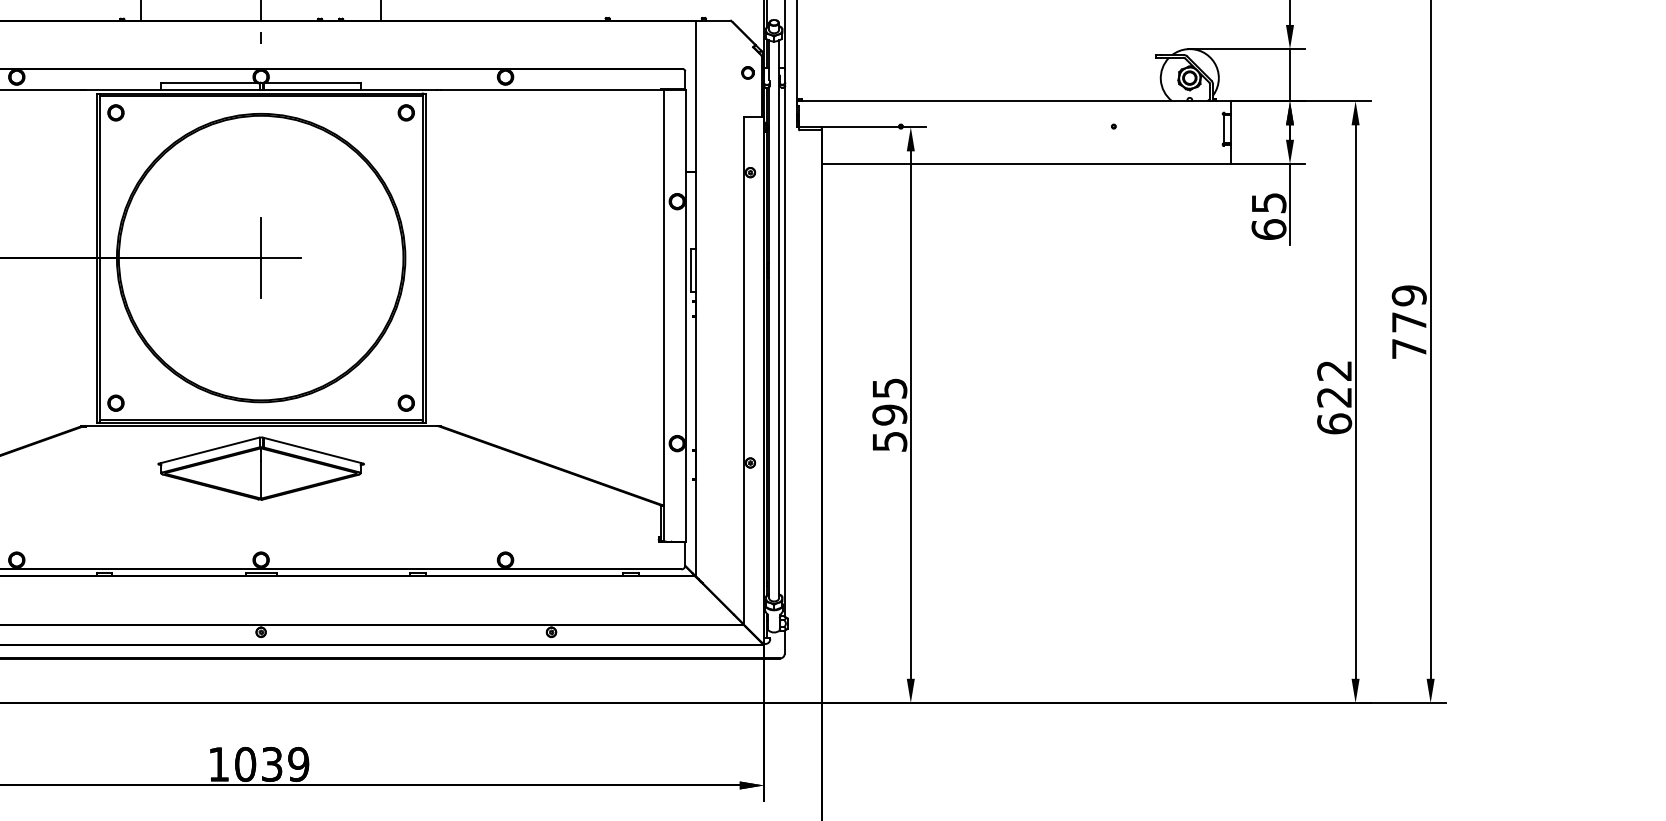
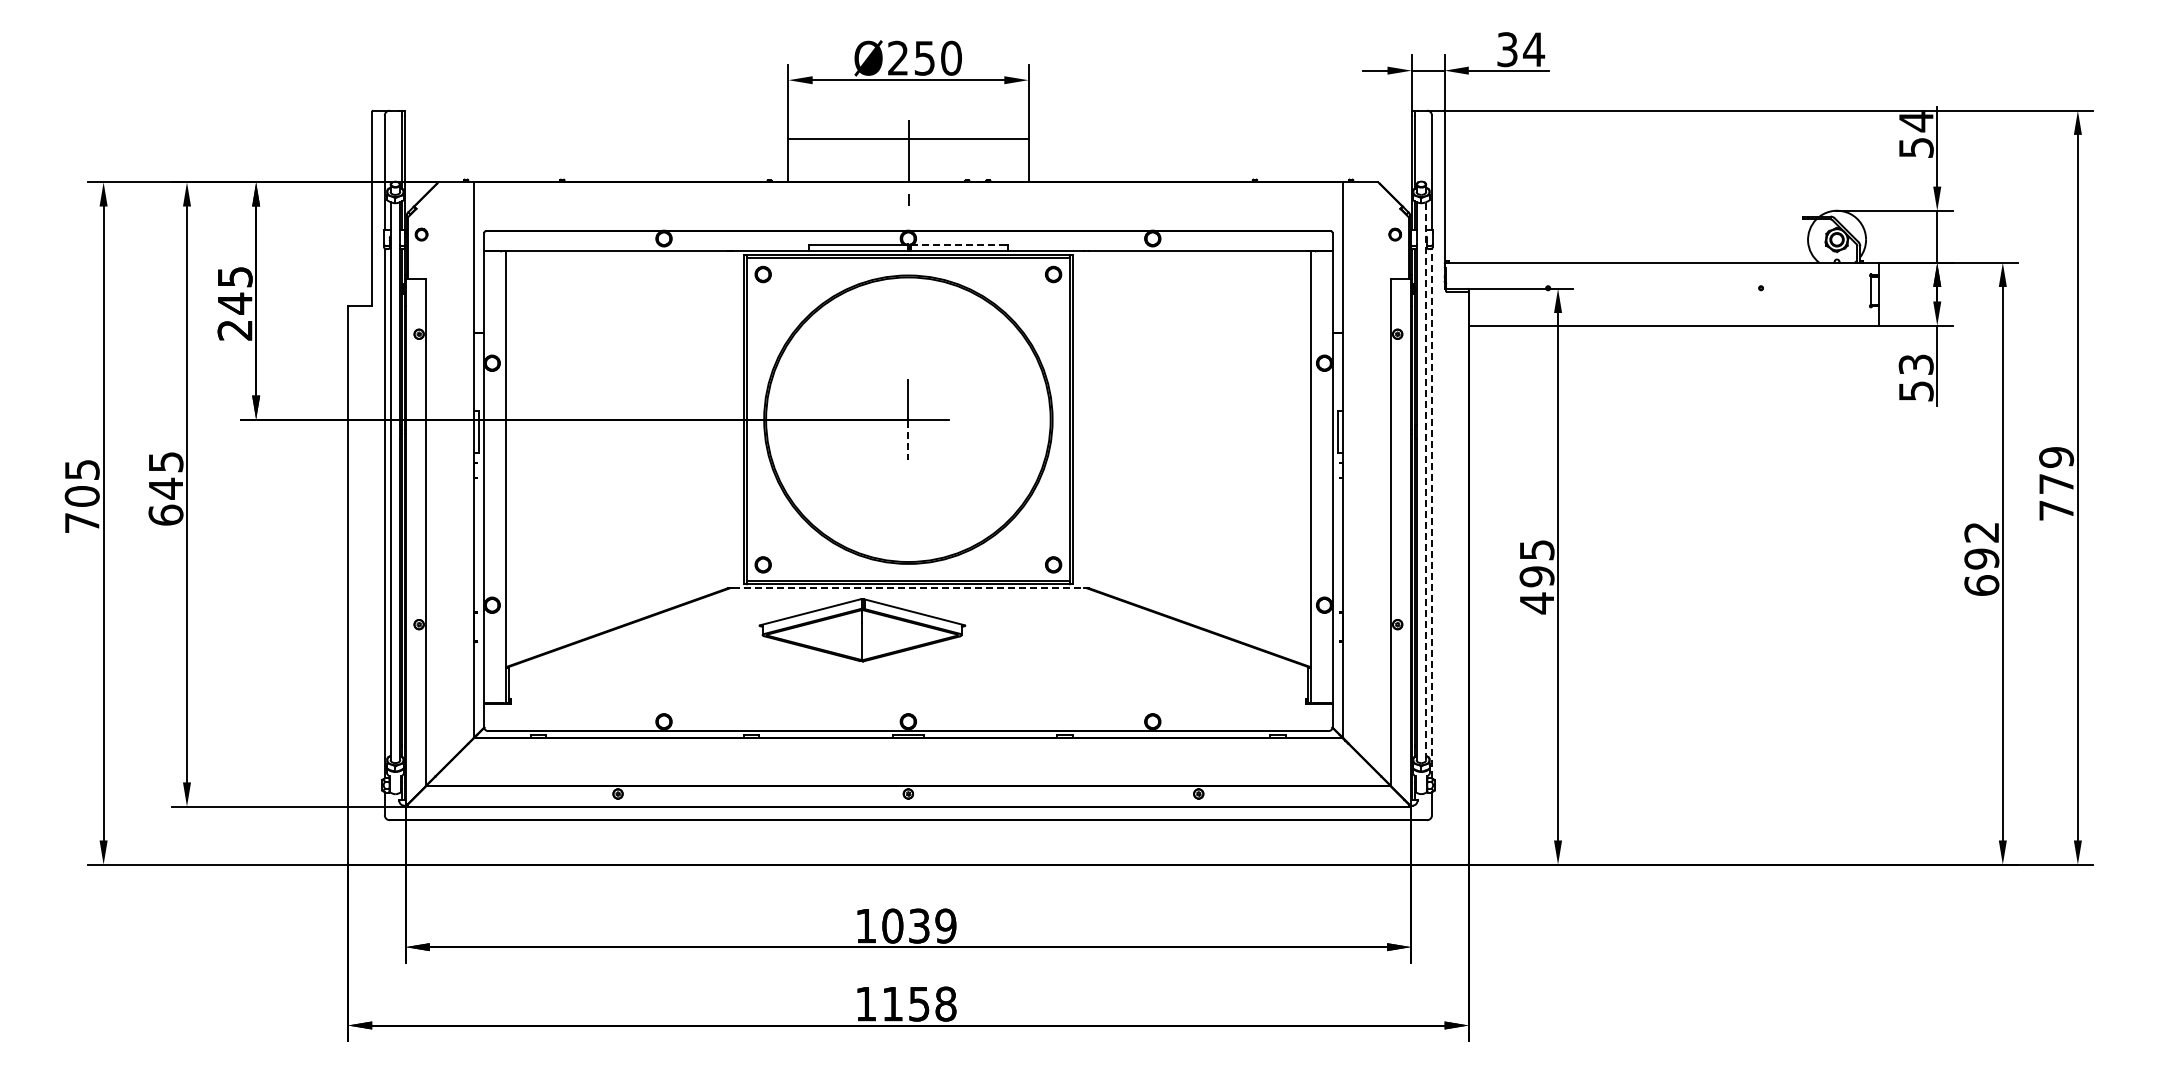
line: (311, 82) -> (958, 244), solid -> dashed
text: (1268, 215) -> (1915, 377), 65 -> 53
line: (261, 278) -> (908, 440), solid -> dashed
line: (779, 318) -> (1426, 480), solid -> dashed
line: (785, 351) -> (1432, 513), solid -> dashed
text: (1334, 396) -> (1981, 558), 622 -> 692
line: (261, 426) -> (908, 588), solid -> dashed
text: (890, 441) -> (1537, 603), 595 -> 495
part: (261, 468) -> (862, 630), moved

